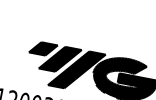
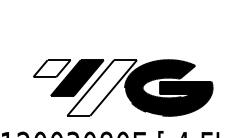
fill: (43, 48) -> (51, 68), removed
fill: (76, 69) -> (101, 87), removed

